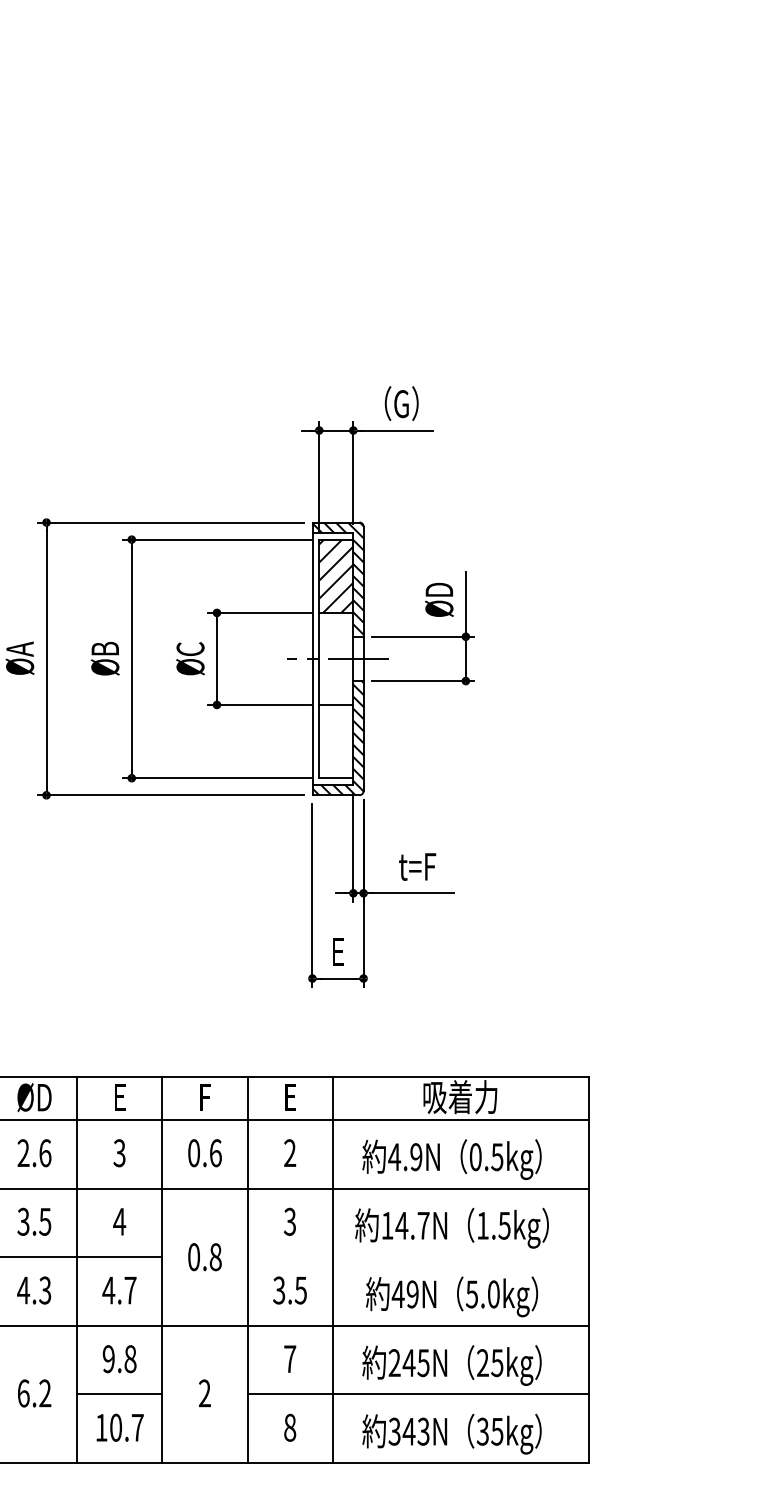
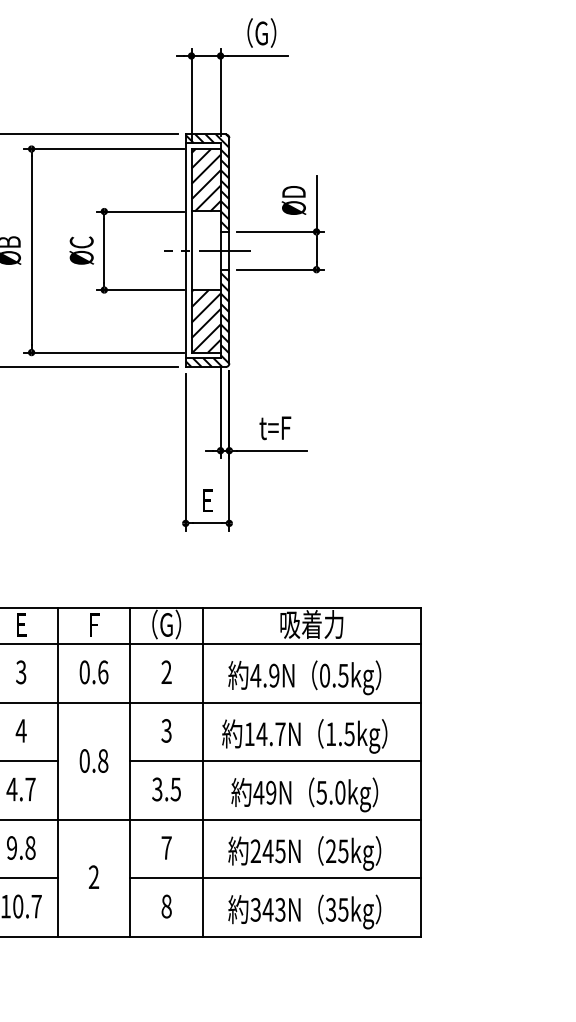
hatch: (336, 741) -> (206, 321), added
text: (290, 1096) -> (166, 624), E -> （G）
line: (417, 1257) -> (275, 761), added

